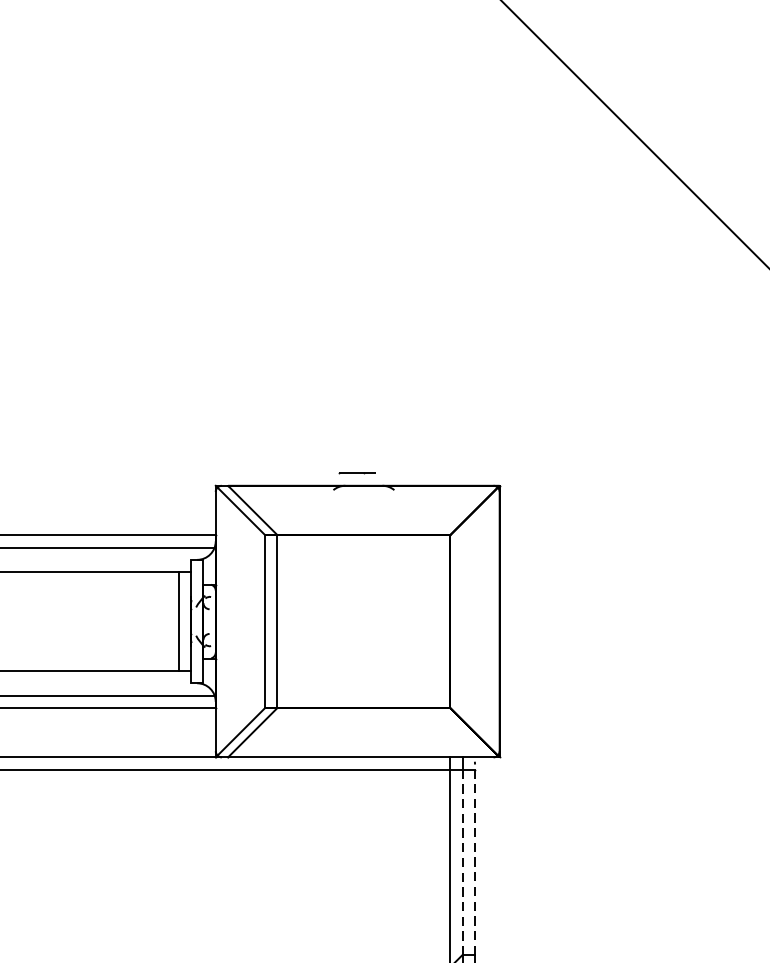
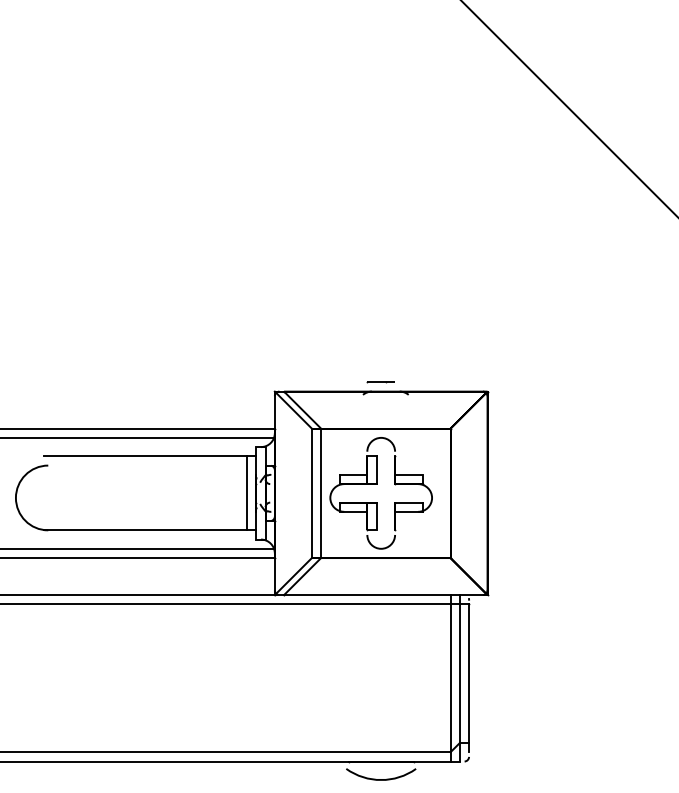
part: (352, 609) -> (377, 484), added
line: (475, 862) -> (469, 673), dashed -> solid
line: (462, 863) -> (459, 674), dashed -> solid

